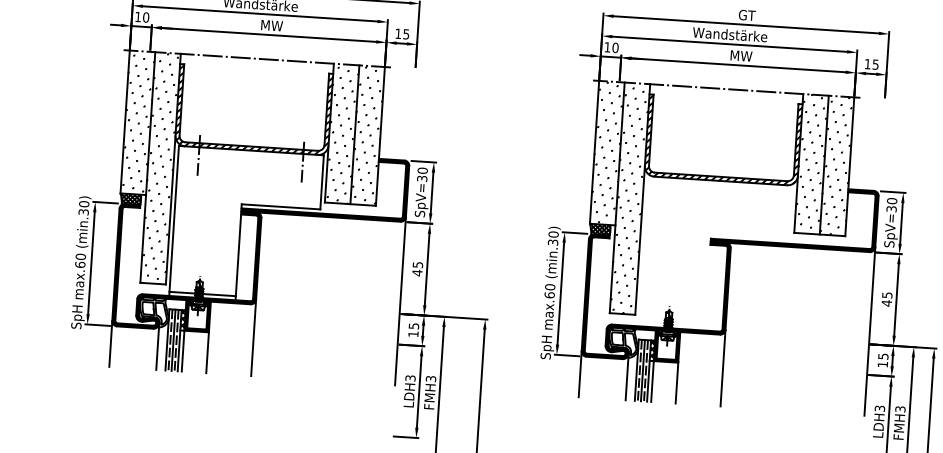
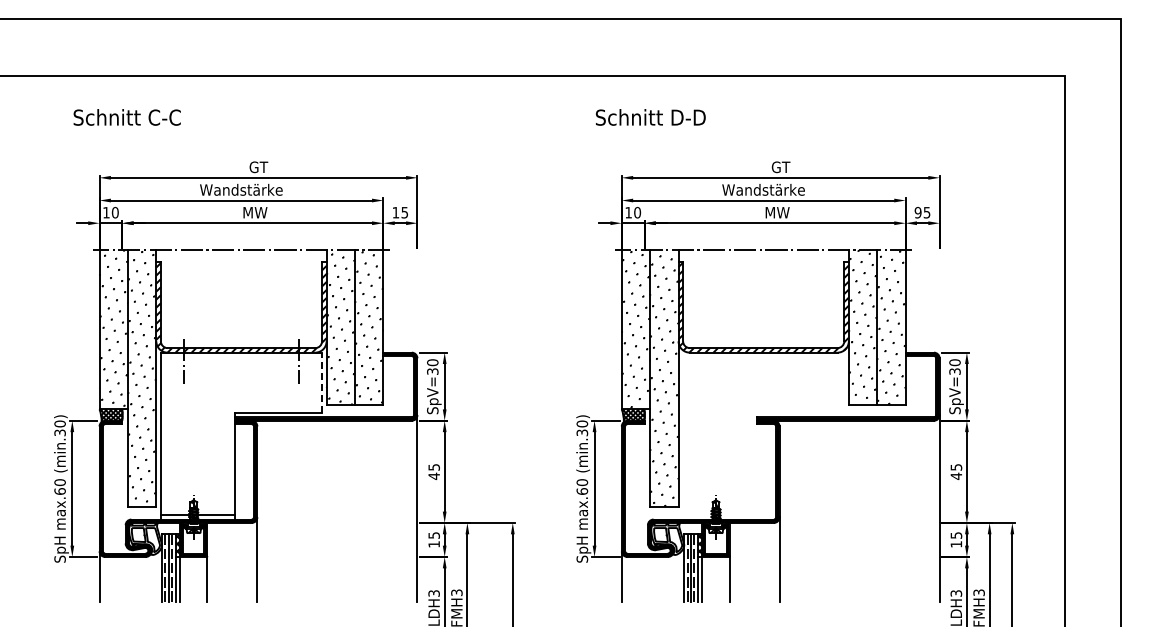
text: (867, 63) -> (917, 212), 15 -> 95
line: (322, 182) -> (322, 382), solid -> dashed
line: (157, 346) -> (151, 576), removed
line: (627, 377) -> (674, 576), removed

